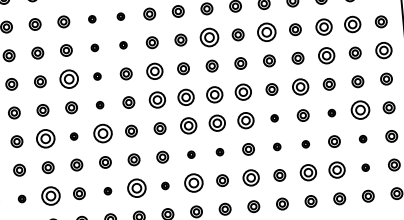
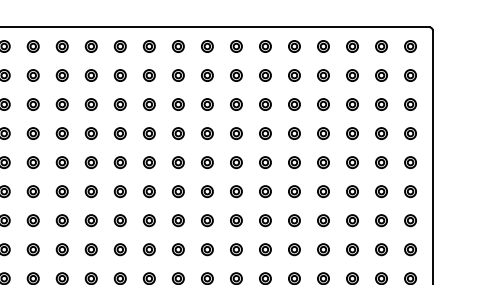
part: (120, 16) -> (148, 75), size x1.67
part: (91, 19) -> (119, 75), size x1.67
part: (352, 24) -> (381, 104), size x0.71
part: (324, 27) -> (352, 104), size x0.71
part: (266, 32) -> (294, 104), size x0.62
part: (209, 37) -> (236, 104), size x0.62
part: (122, 45) -> (148, 104), size x1.67
part: (94, 47) -> (119, 104), size x1.67
part: (383, 50) -> (410, 133), size x0.71
part: (326, 55) -> (352, 133), size x0.71
part: (155, 71) -> (178, 133), size x0.71
part: (96, 76) -> (119, 133), size x1.67
part: (68, 79) -> (90, 133), size x0.62
part: (300, 86) -> (323, 162), size x0.71
part: (243, 92) -> (265, 162), size x0.71
part: (214, 94) -> (236, 162), size x0.71
part: (186, 97) -> (207, 162), size x0.71
part: (157, 99) -> (178, 162), size x0.71
part: (99, 105) -> (119, 162), size x1.67
part: (360, 110) -> (381, 191), size x0.62
part: (331, 112) -> (352, 191), size x1.67
part: (274, 118) -> (294, 191), size x1.67
part: (246, 120) -> (265, 191), size x0.71
part: (217, 123) -> (236, 191), size x0.71
part: (188, 125) -> (207, 191), size x0.71
part: (102, 133) -> (119, 191), size x0.62
part: (73, 136) -> (90, 191), size x1.67
part: (44, 138) -> (61, 191), size x0.62
part: (363, 138) -> (381, 220), size x1.67
part: (305, 144) -> (323, 220), size x1.67
part: (277, 146) -> (294, 220), size x1.67
part: (220, 151) -> (236, 220), size x1.67
part: (191, 154) -> (207, 220), size x1.67
part: (365, 167) -> (381, 249), size x1.67
part: (337, 170) -> (352, 249), size x0.71
part: (308, 172) -> (323, 249), size x0.71
part: (251, 177) -> (265, 249), size x0.71
part: (194, 183) -> (207, 249), size x0.62
part: (165, 185) -> (178, 249), size x1.67
part: (135, 188) -> (148, 249), size x0.62
part: (107, 190) -> (119, 249), size x1.67
part: (50, 196) -> (61, 249), size x0.62
part: (21, 198) -> (32, 249), size x1.67

